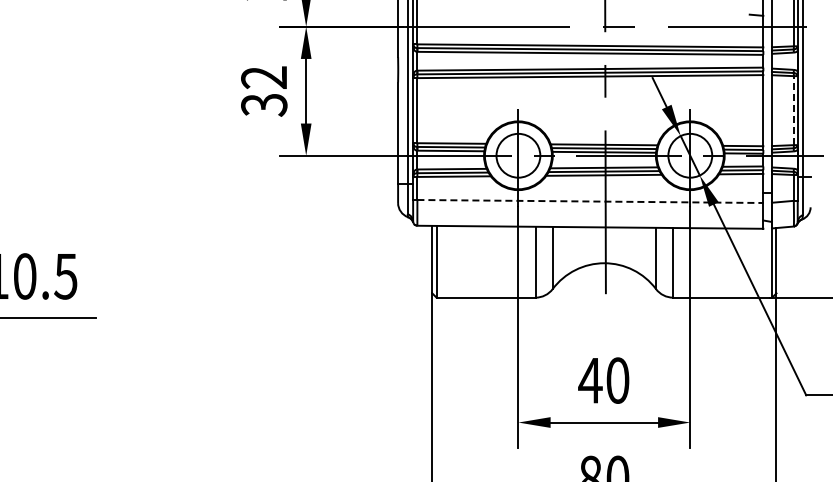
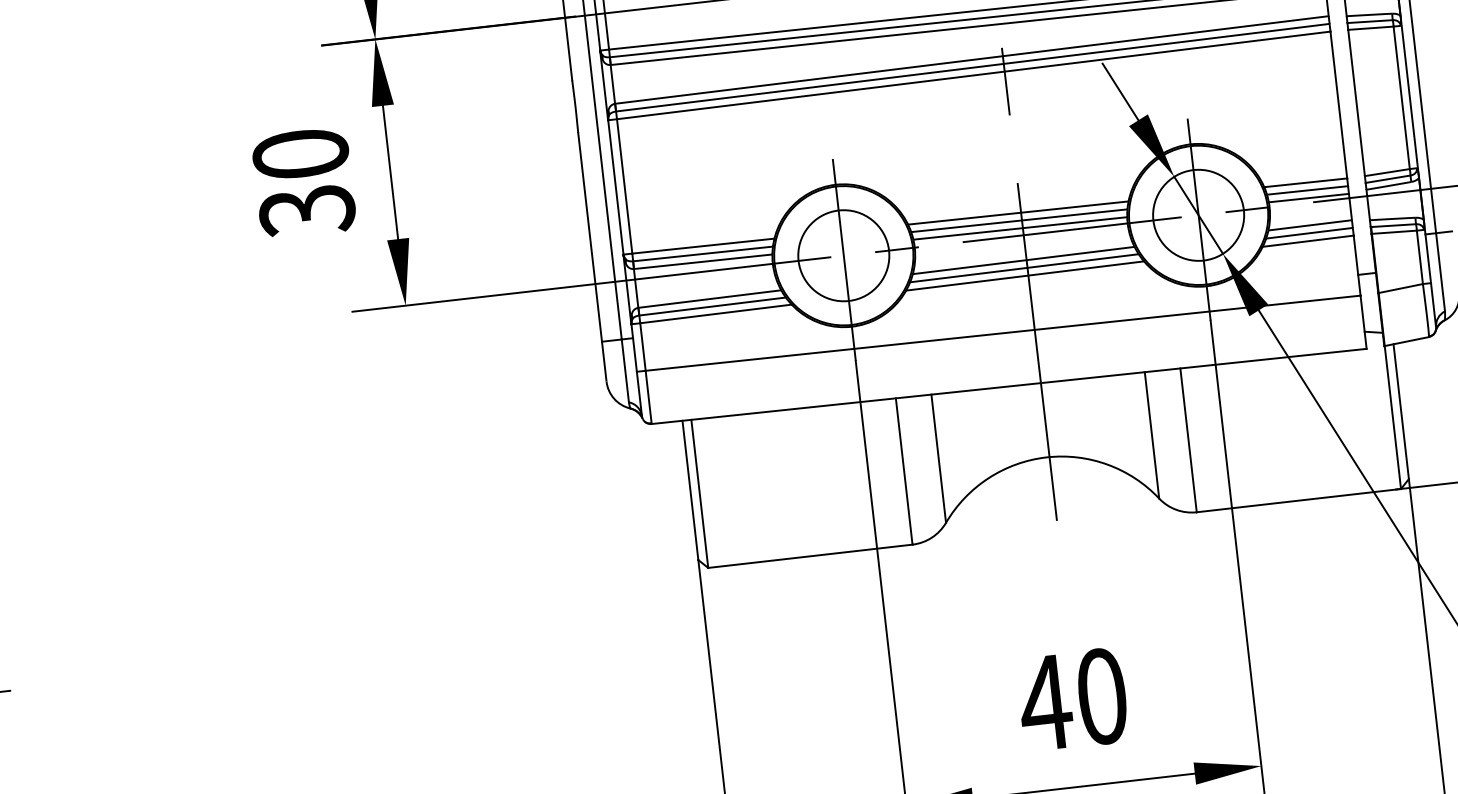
text: (264, 77) -> (301, 153), 32 -> 30
line: (793, 110) -> (1401, 97), dashed -> solid
line: (590, 201) -> (1003, 333), dashed -> solid

